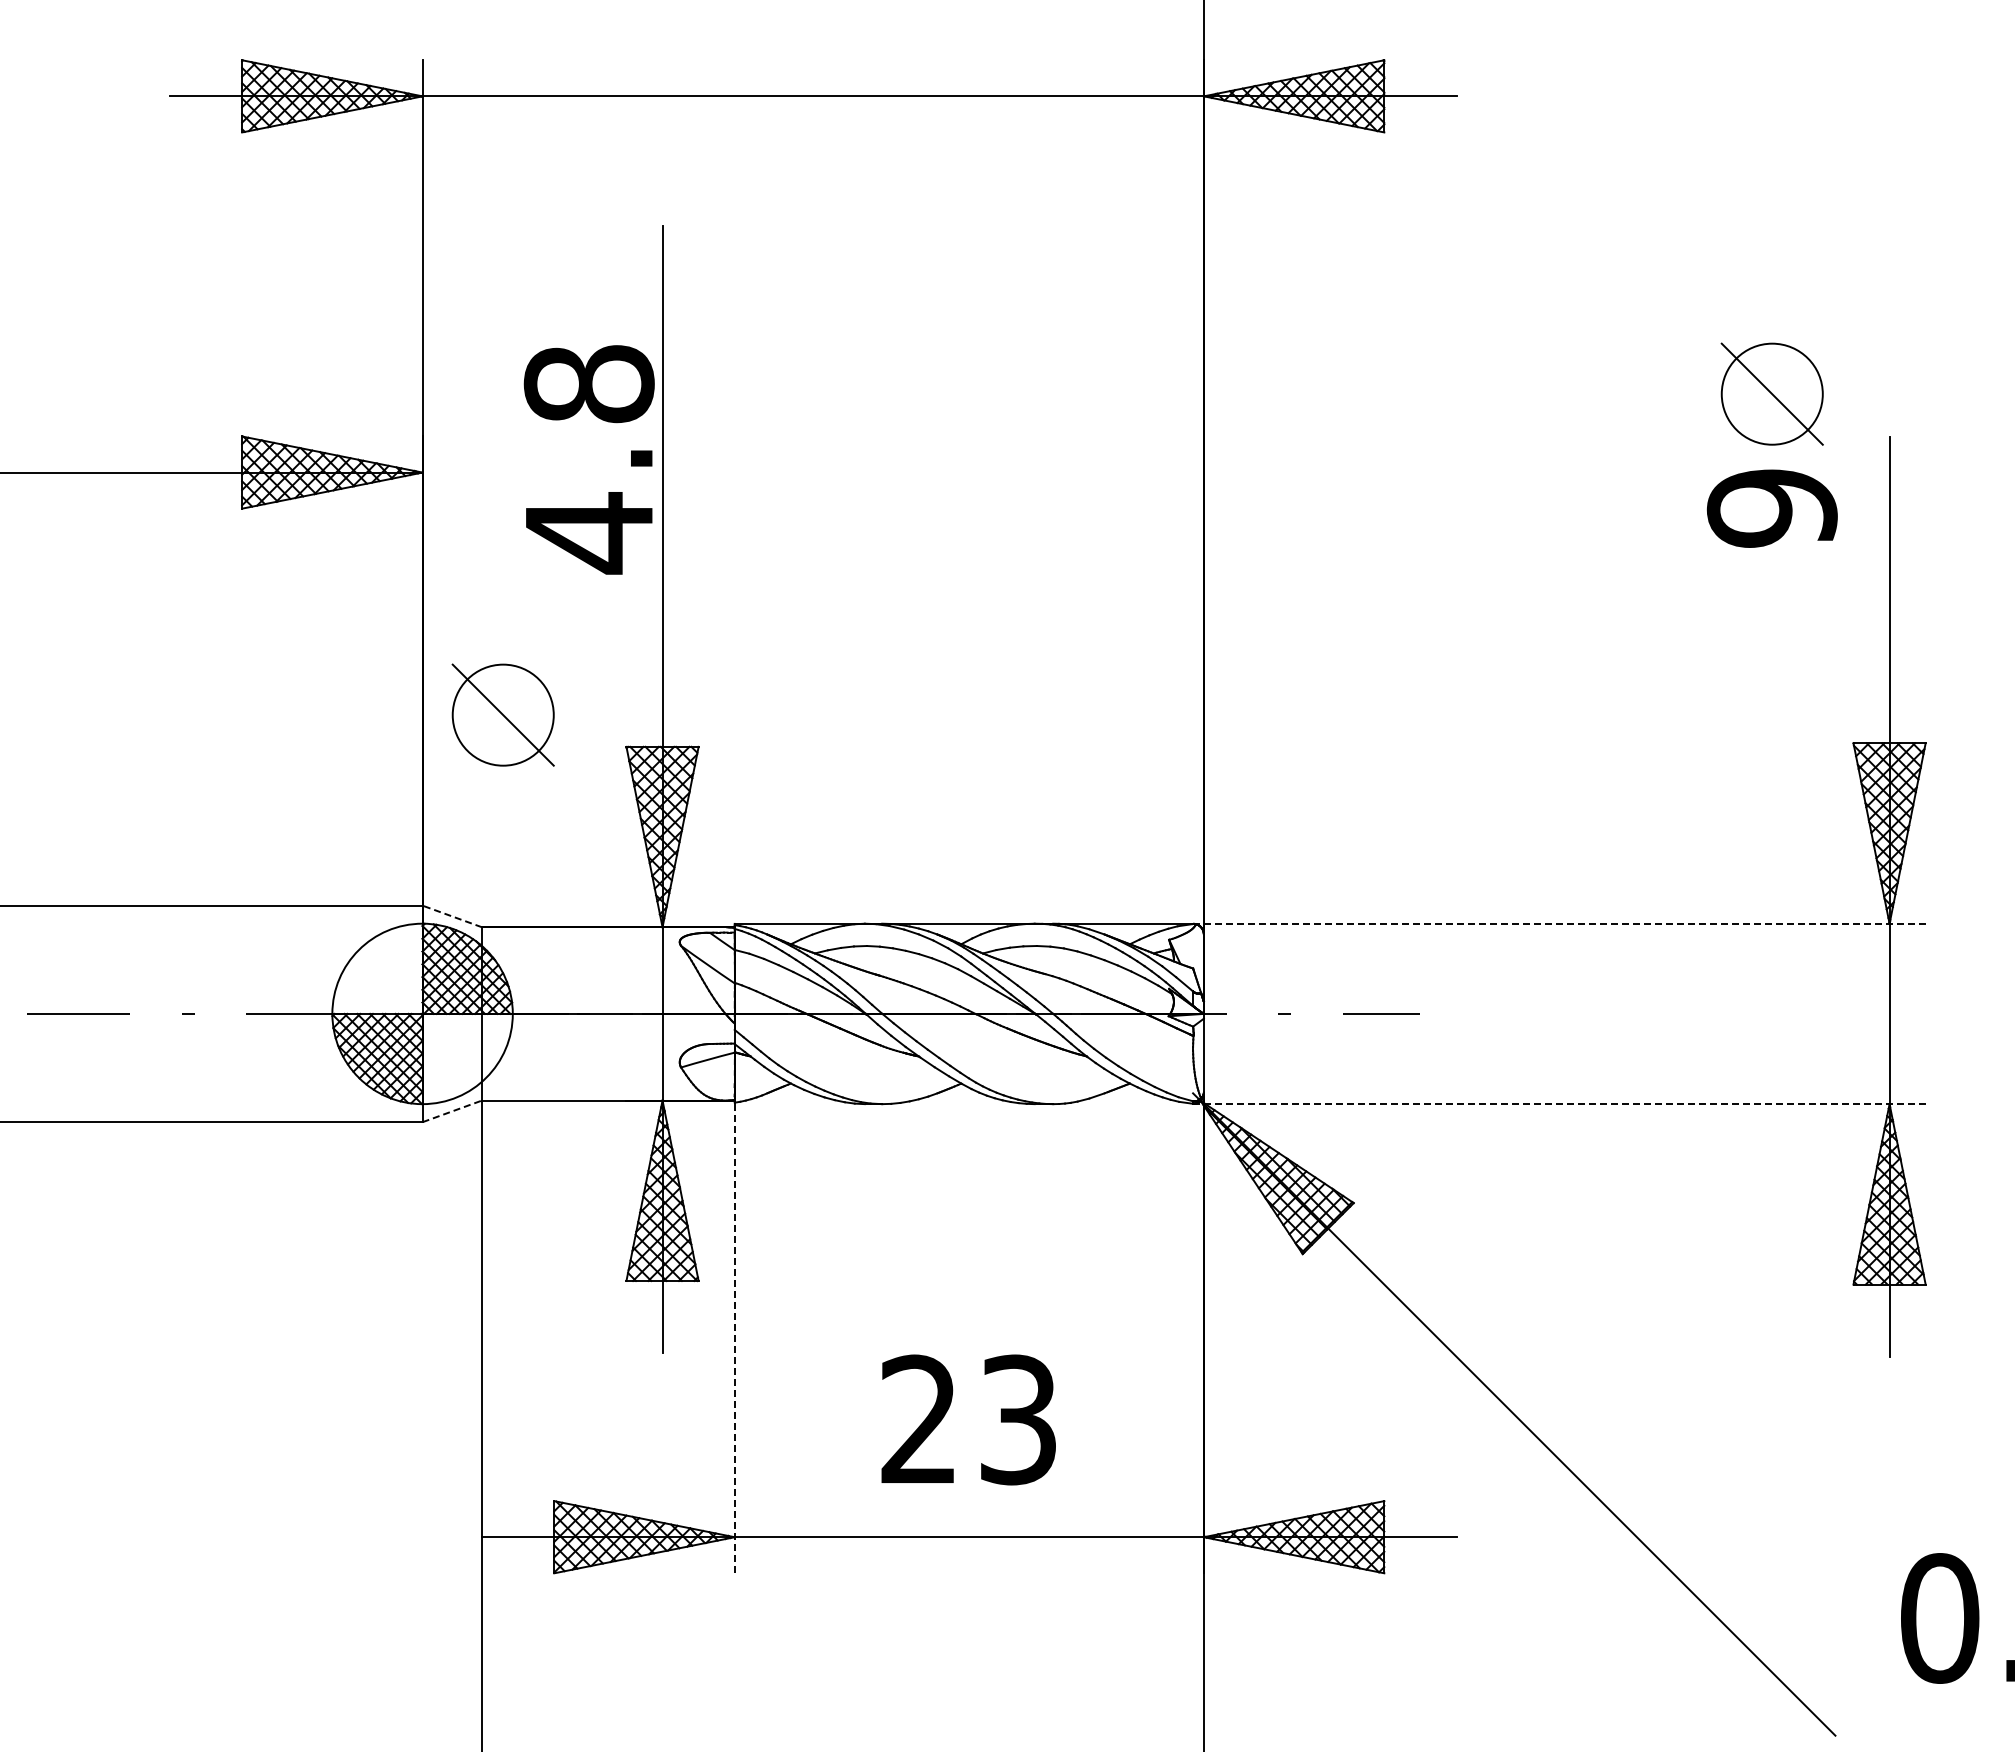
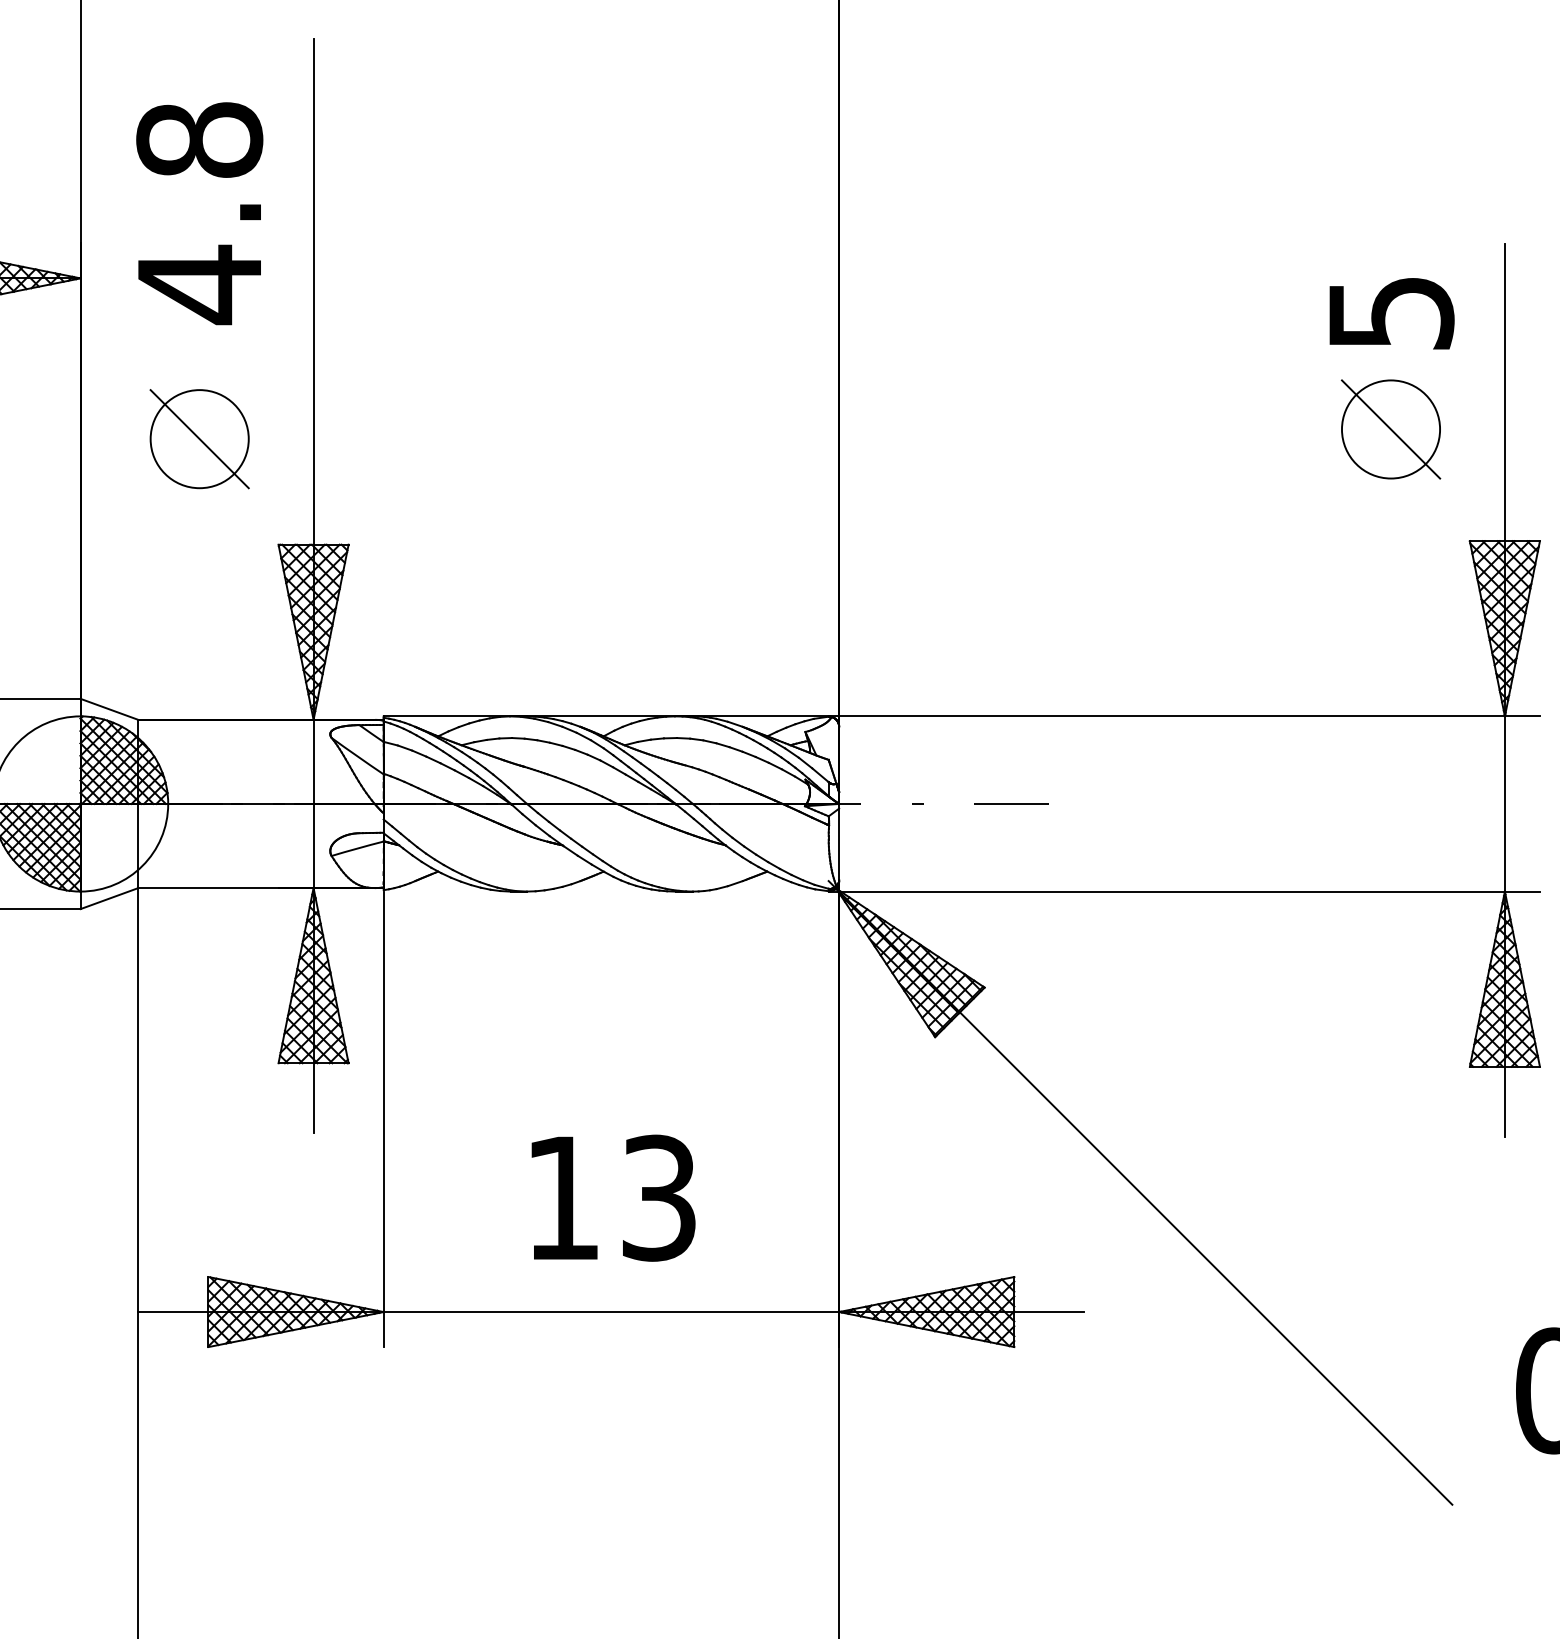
part: (1771, 393) -> (1390, 428), moved
text: (588, 459) -> (198, 213), moved
text: (1771, 508) -> (1390, 313), 9 -> 5
part: (502, 714) -> (198, 438), moved
line: (452, 916) -> (109, 709), dashed -> solid
line: (1558, 923) -> (1183, 716), dashed -> solid
line: (1559, 1104) -> (1184, 891), dashed -> solid
line: (452, 1111) -> (109, 898), dashed -> solid
line: (734, 1338) -> (383, 1119), dashed -> solid
text: (917, 1418) -> (561, 1196), 23 -> 13

